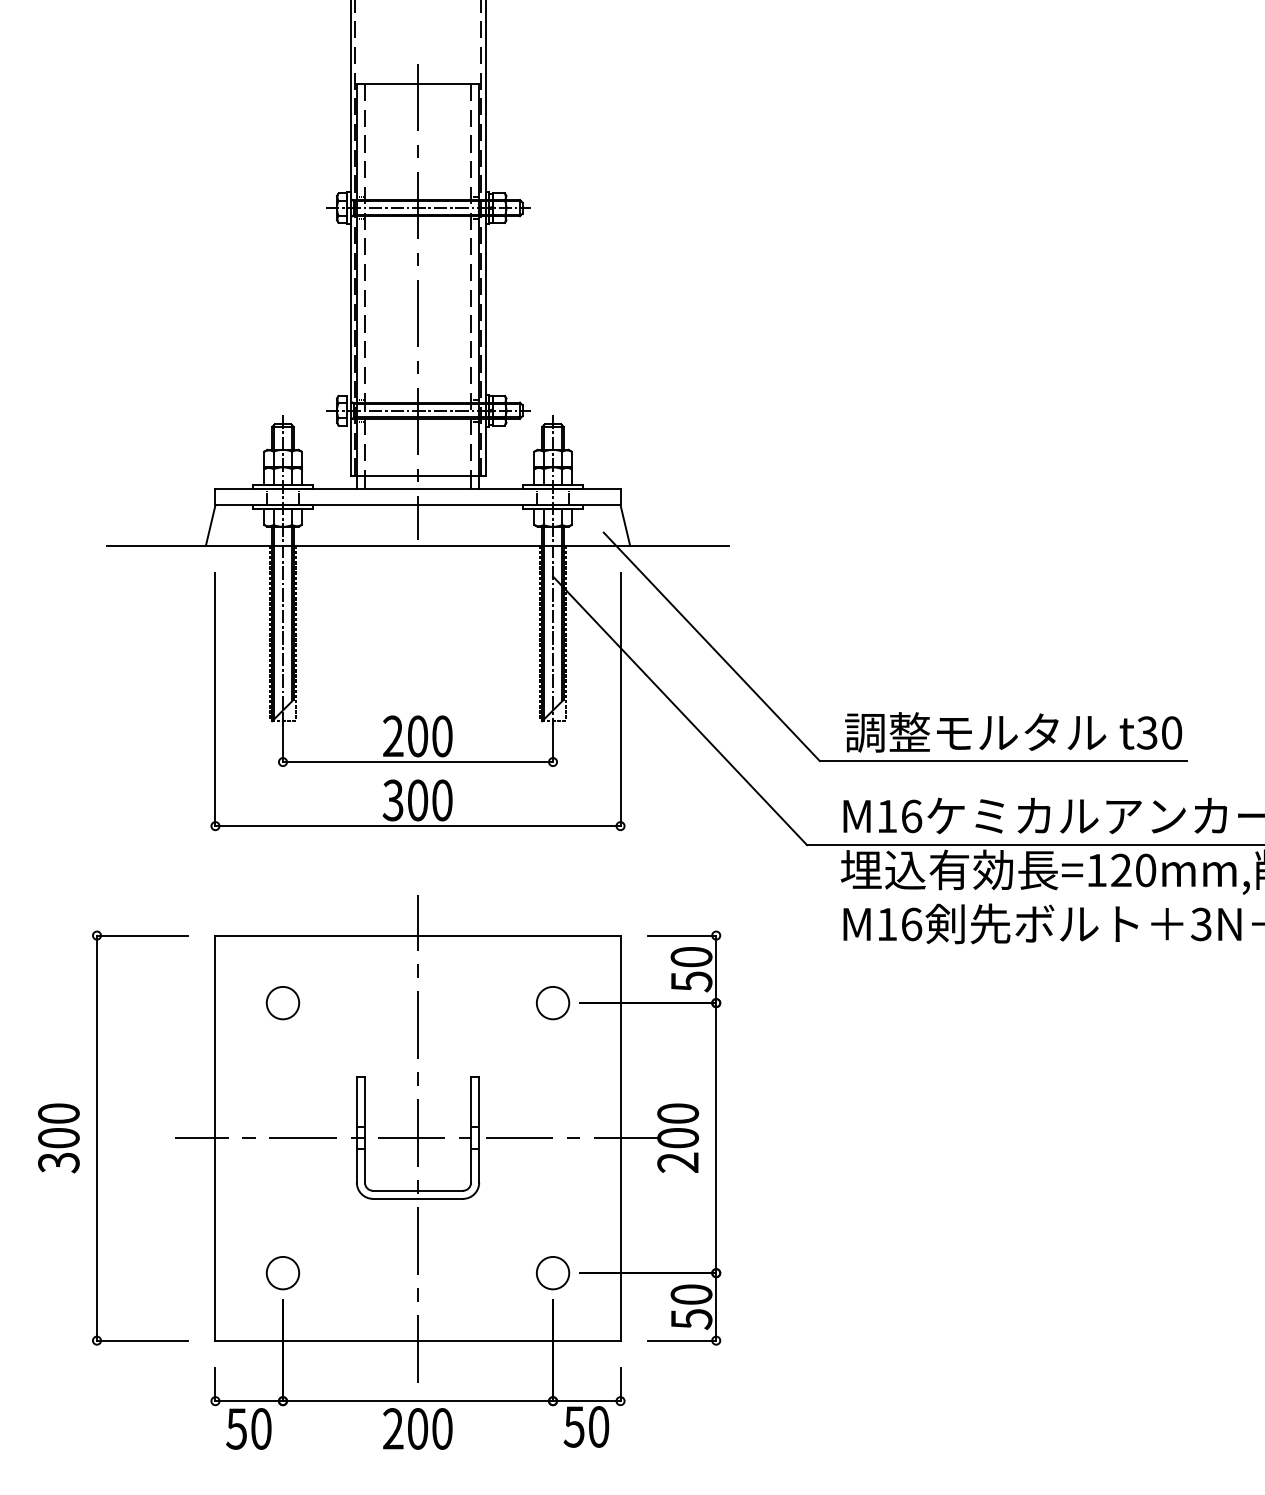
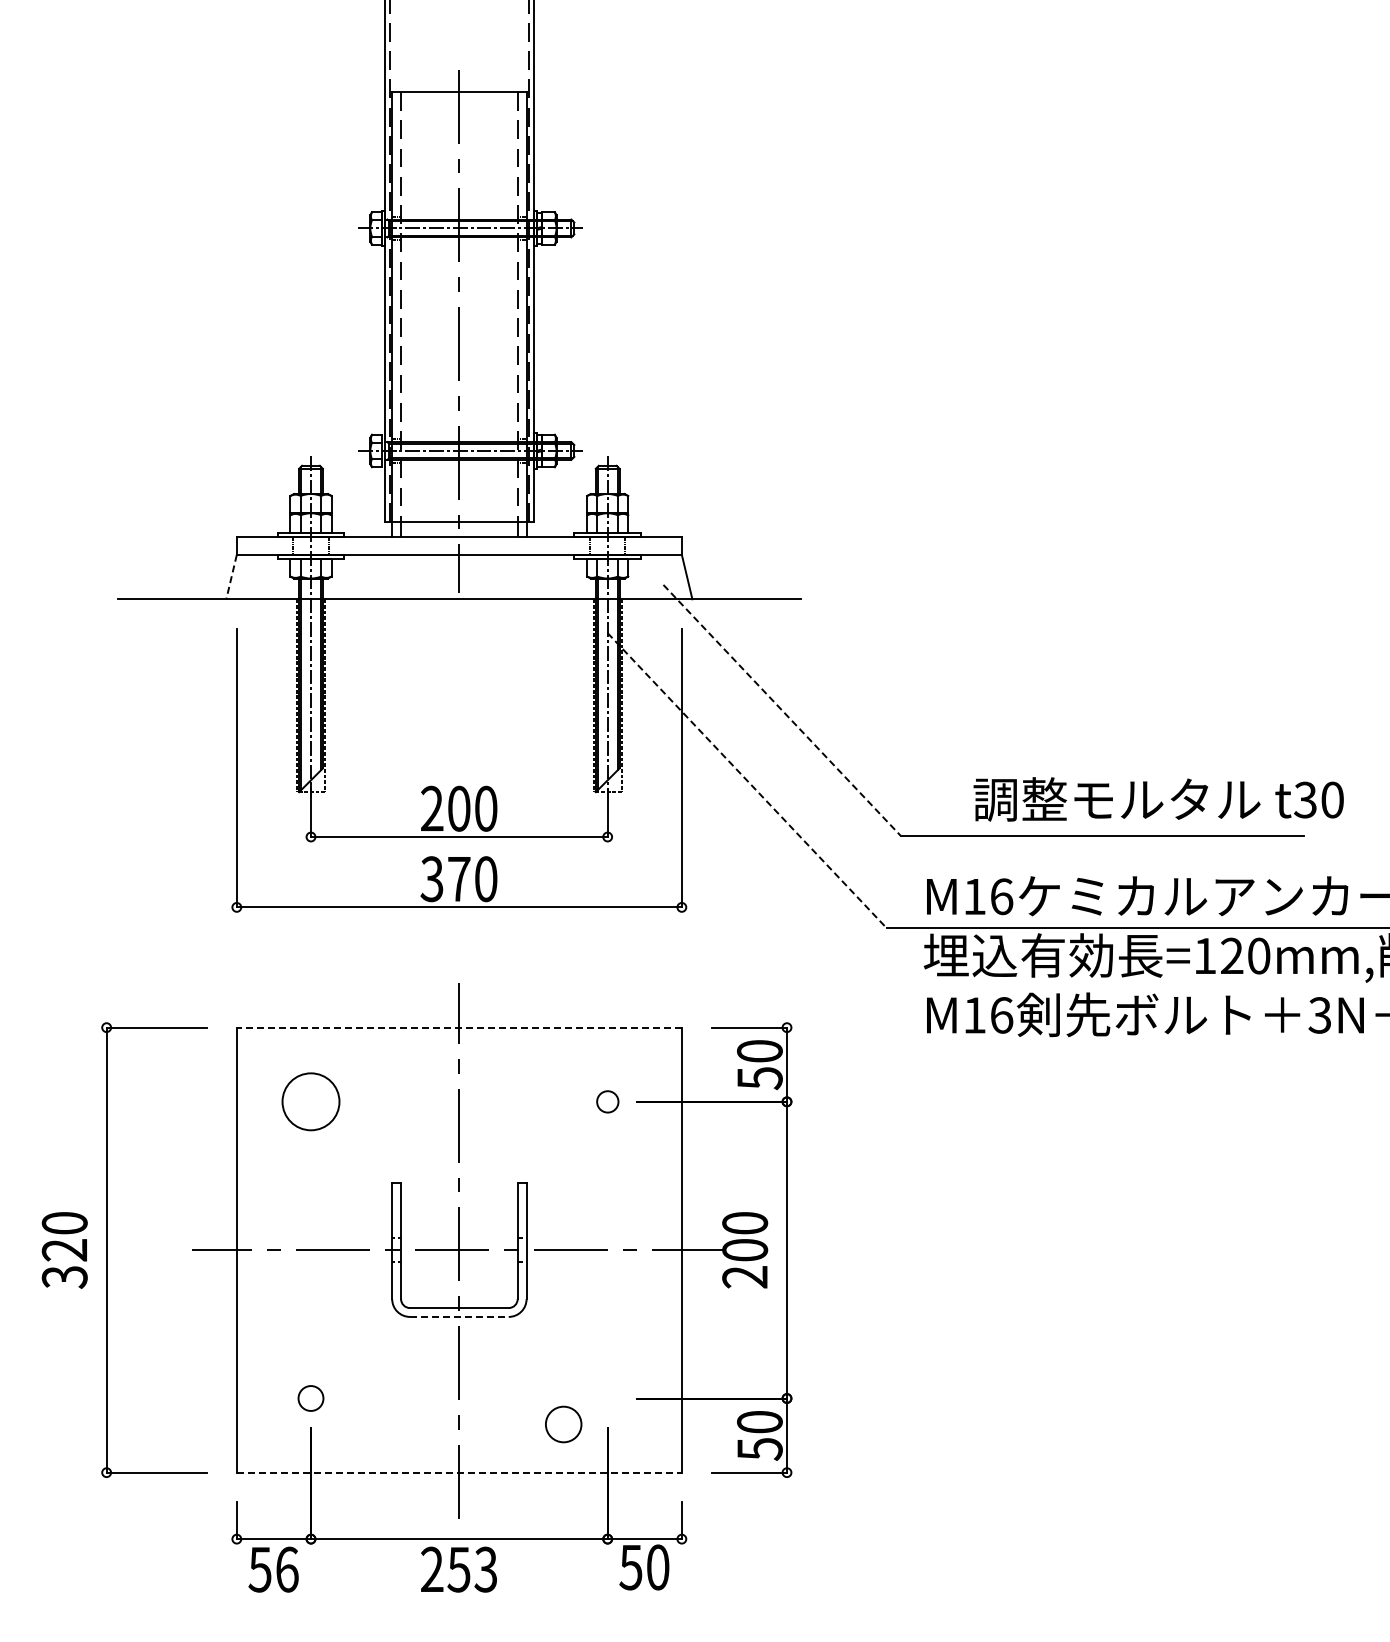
line: (210, 525) -> (231, 577), solid -> dashed
line: (712, 646) -> (782, 710), solid -> dashed
line: (680, 711) -> (747, 781), solid -> dashed
text: (1013, 732) -> (1158, 799), moved
text: (418, 800) -> (459, 879), 300 -> 370
line: (418, 935) -> (459, 1027), solid -> dashed
circle: (282, 1002) -> (310, 1101), size x1.6
circle: (552, 1002) -> (607, 1101), size x0.6
text: (58, 1138) -> (64, 1250), 300 -> 320
line: (418, 1198) -> (459, 1316), solid -> dashed
circle: (282, 1273) -> (310, 1398), size x0.7
circle: (552, 1273) -> (563, 1424), moved
line: (418, 1340) -> (459, 1472), solid -> dashed
text: (261, 1428) -> (287, 1569), 50 -> 56
text: (429, 1428) -> (472, 1569), 200 -> 253

